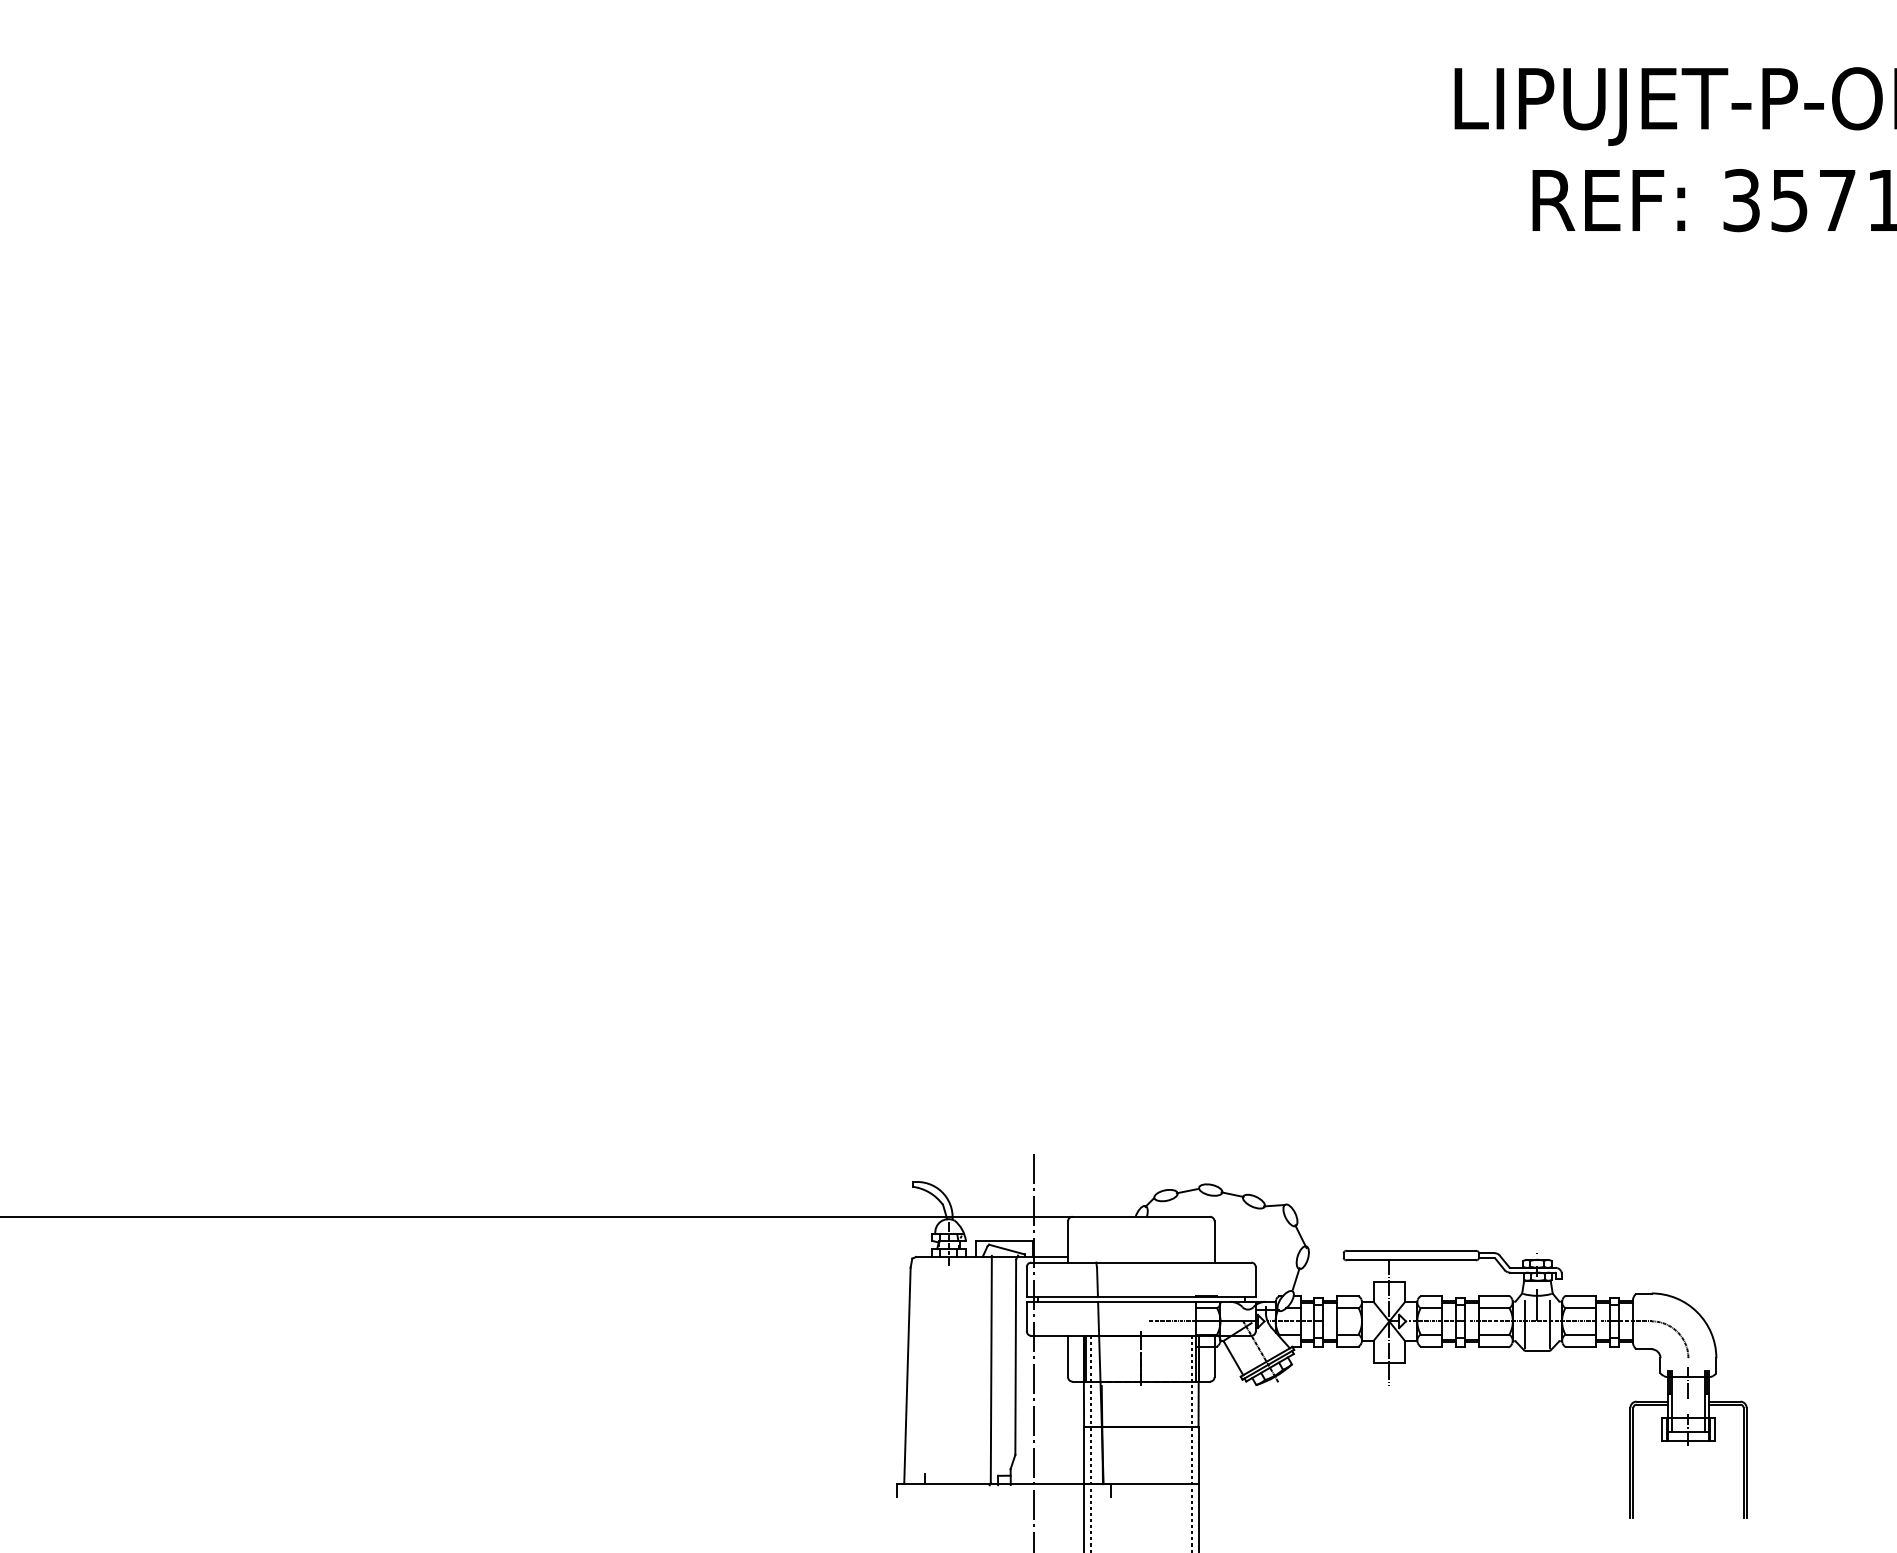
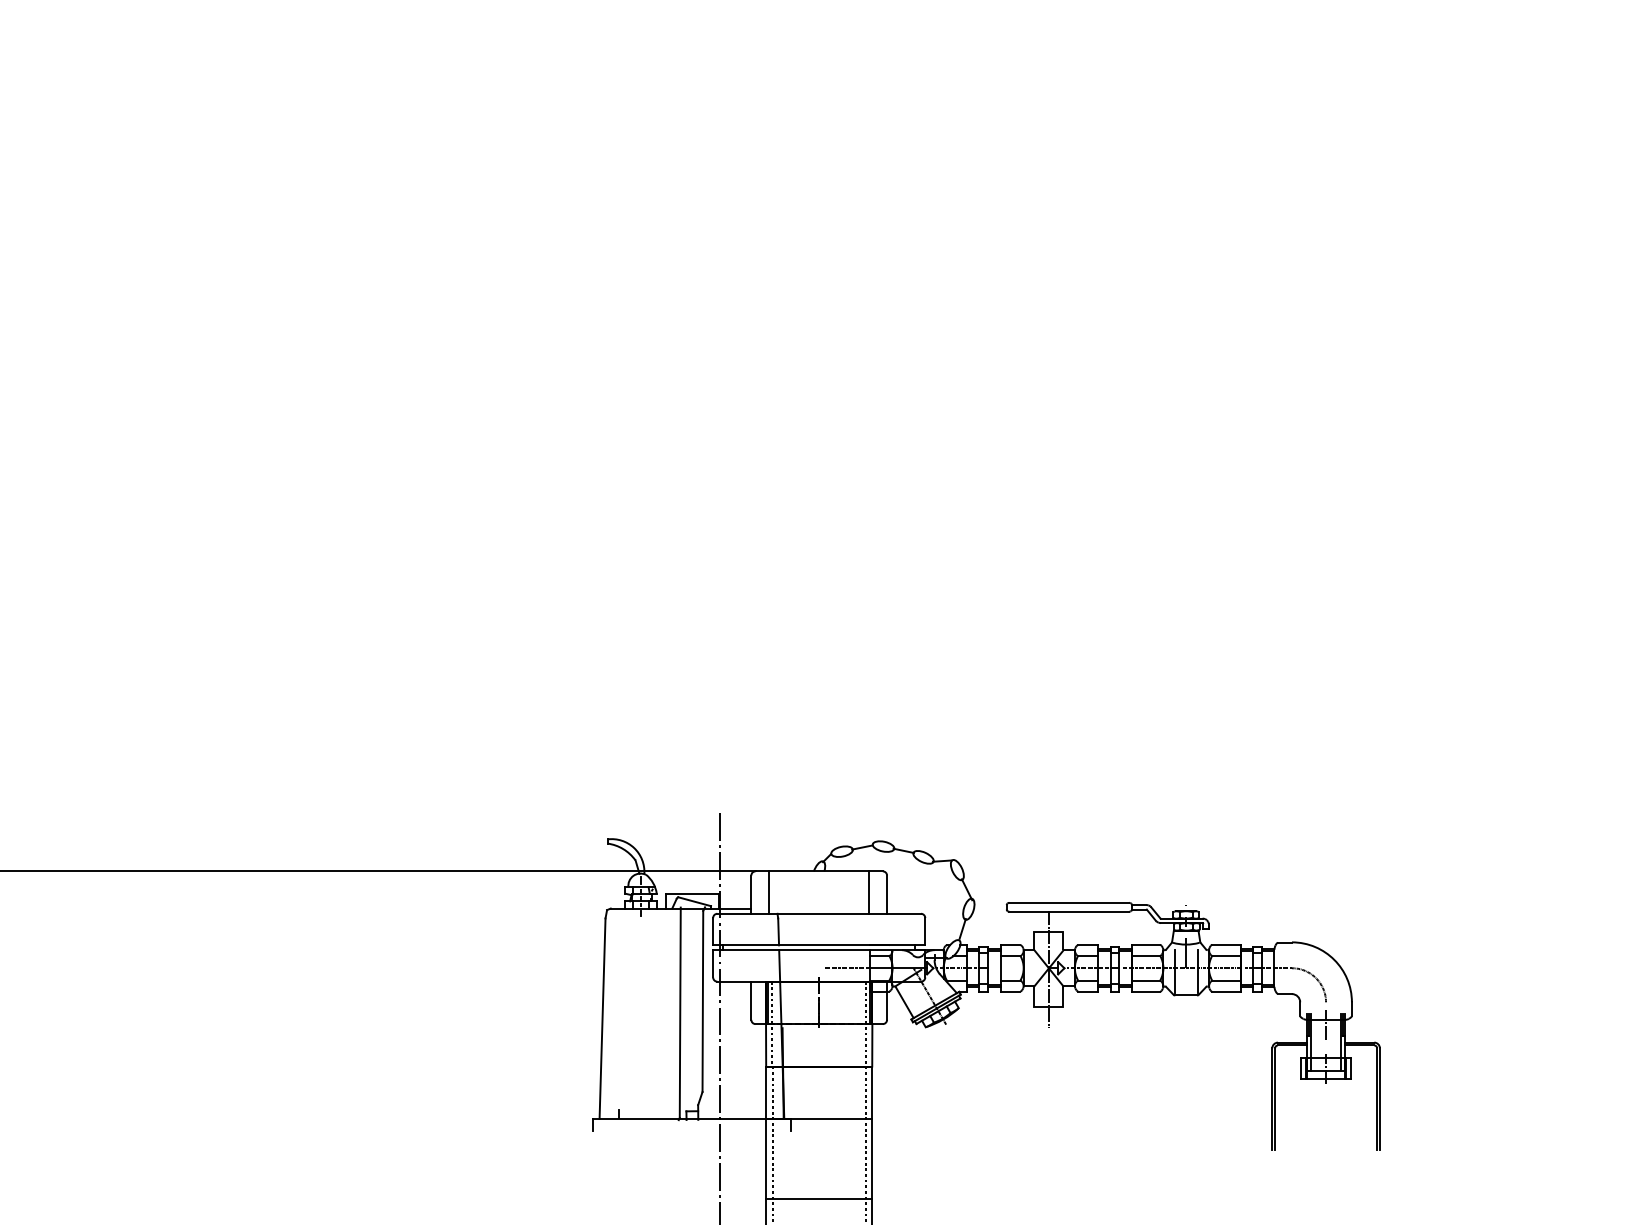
line: (1087, 1239) -> (769, 892), added
line: (1195, 1239) -> (869, 892), added

